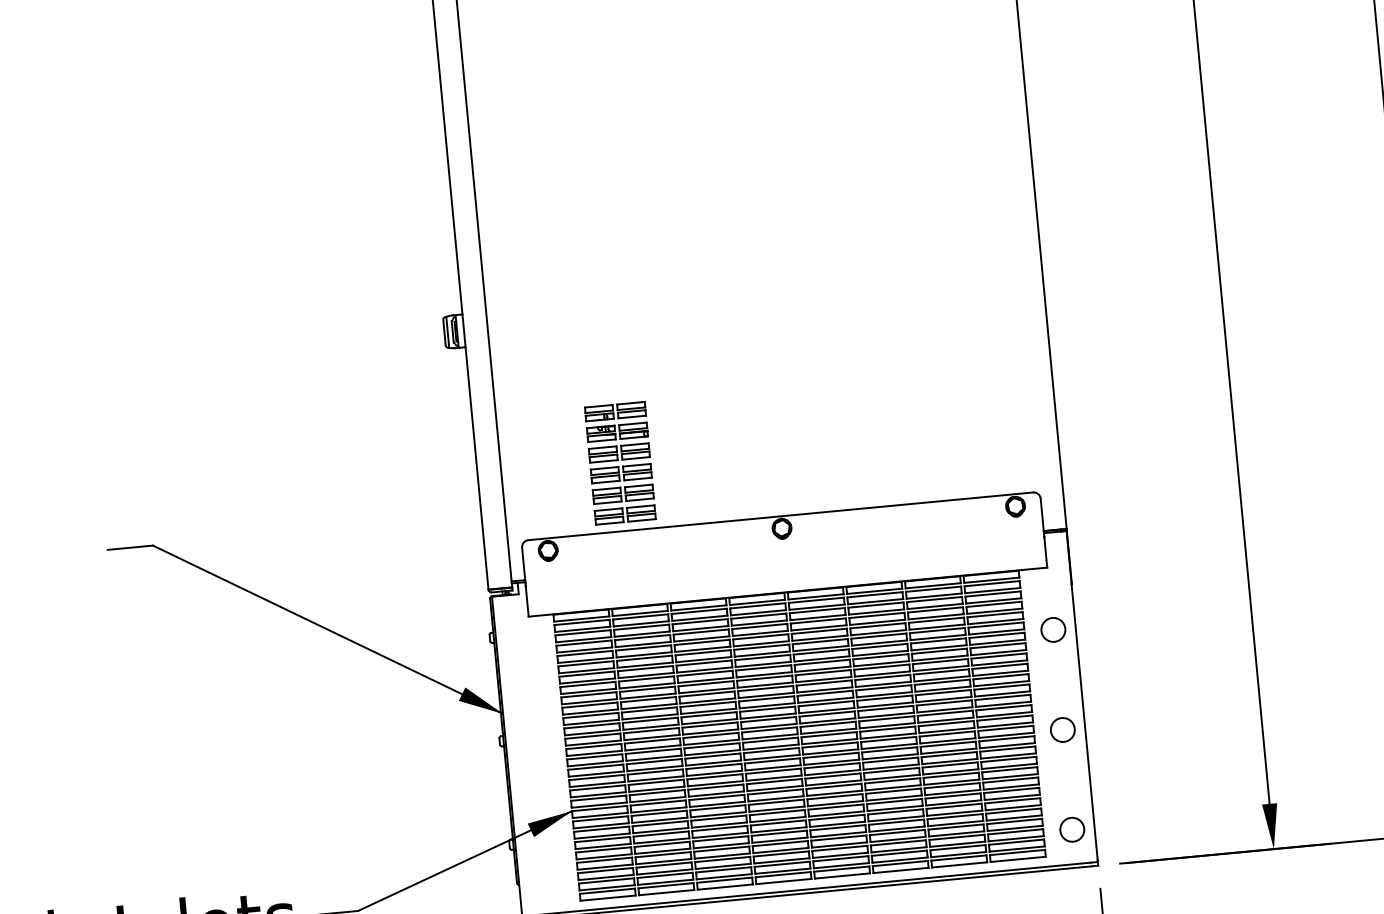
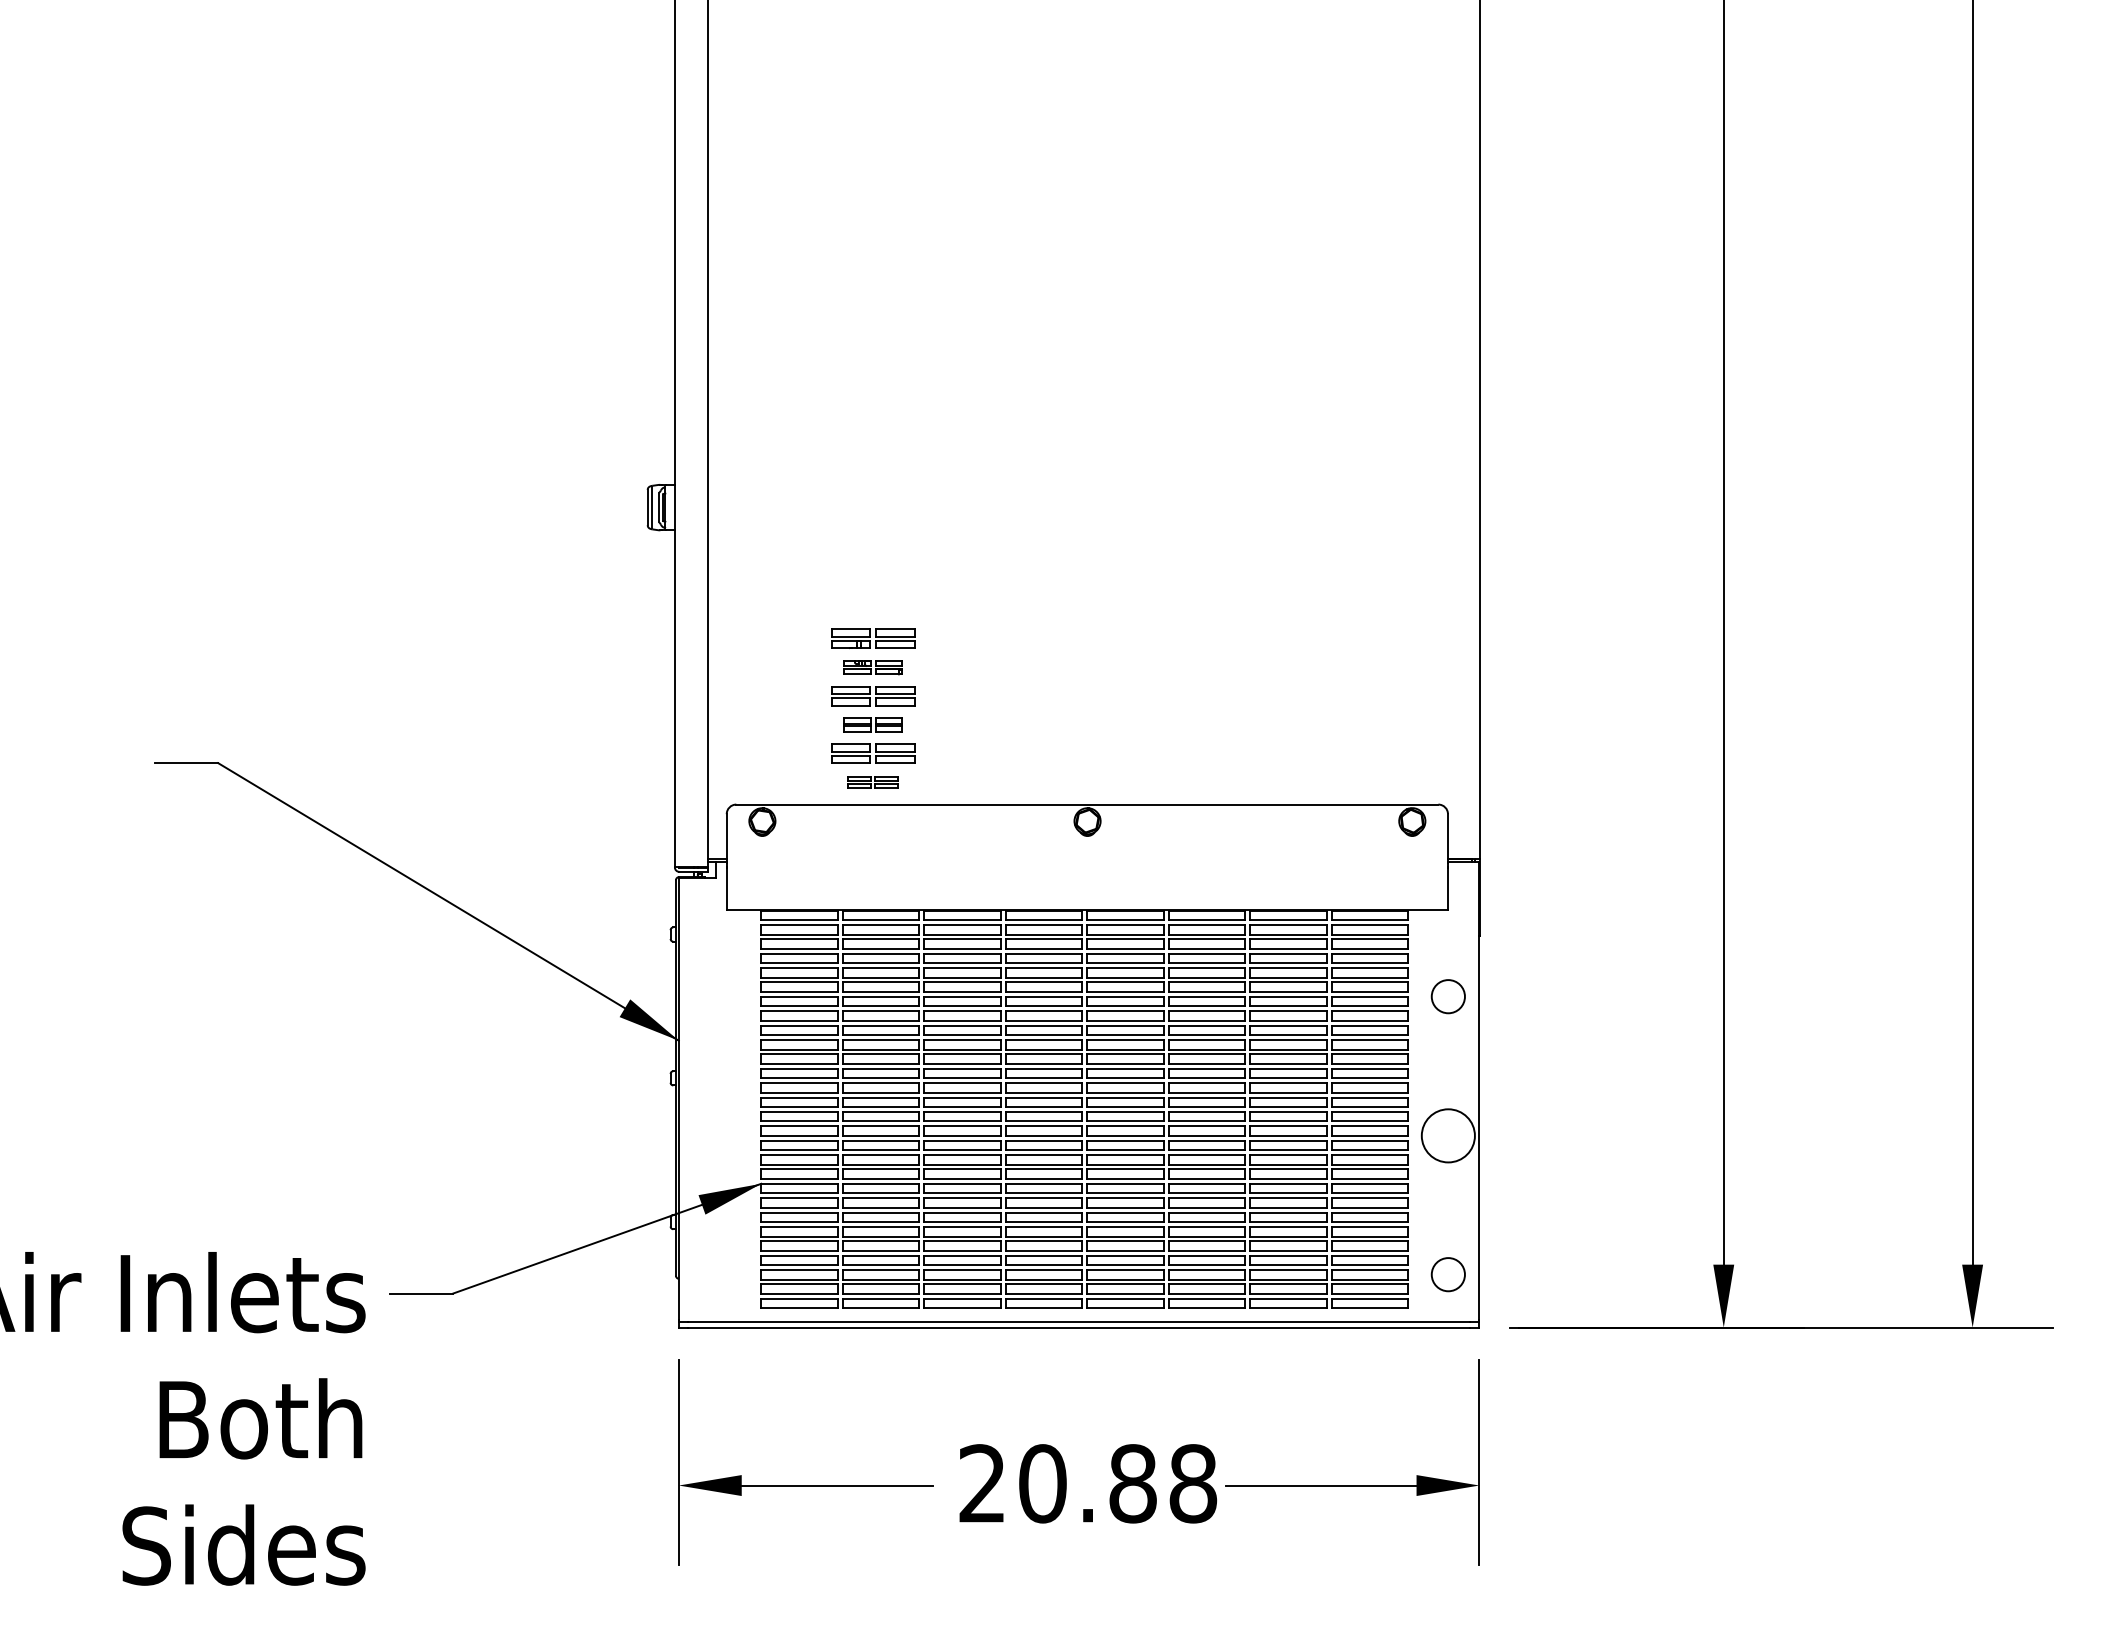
part: (617, 432) -> (873, 667), size x0.7
part: (621, 473) -> (873, 724), size x0.7
part: (625, 514) -> (873, 782), size x0.6
circle: (1062, 729) -> (1447, 1135), size x1.6

